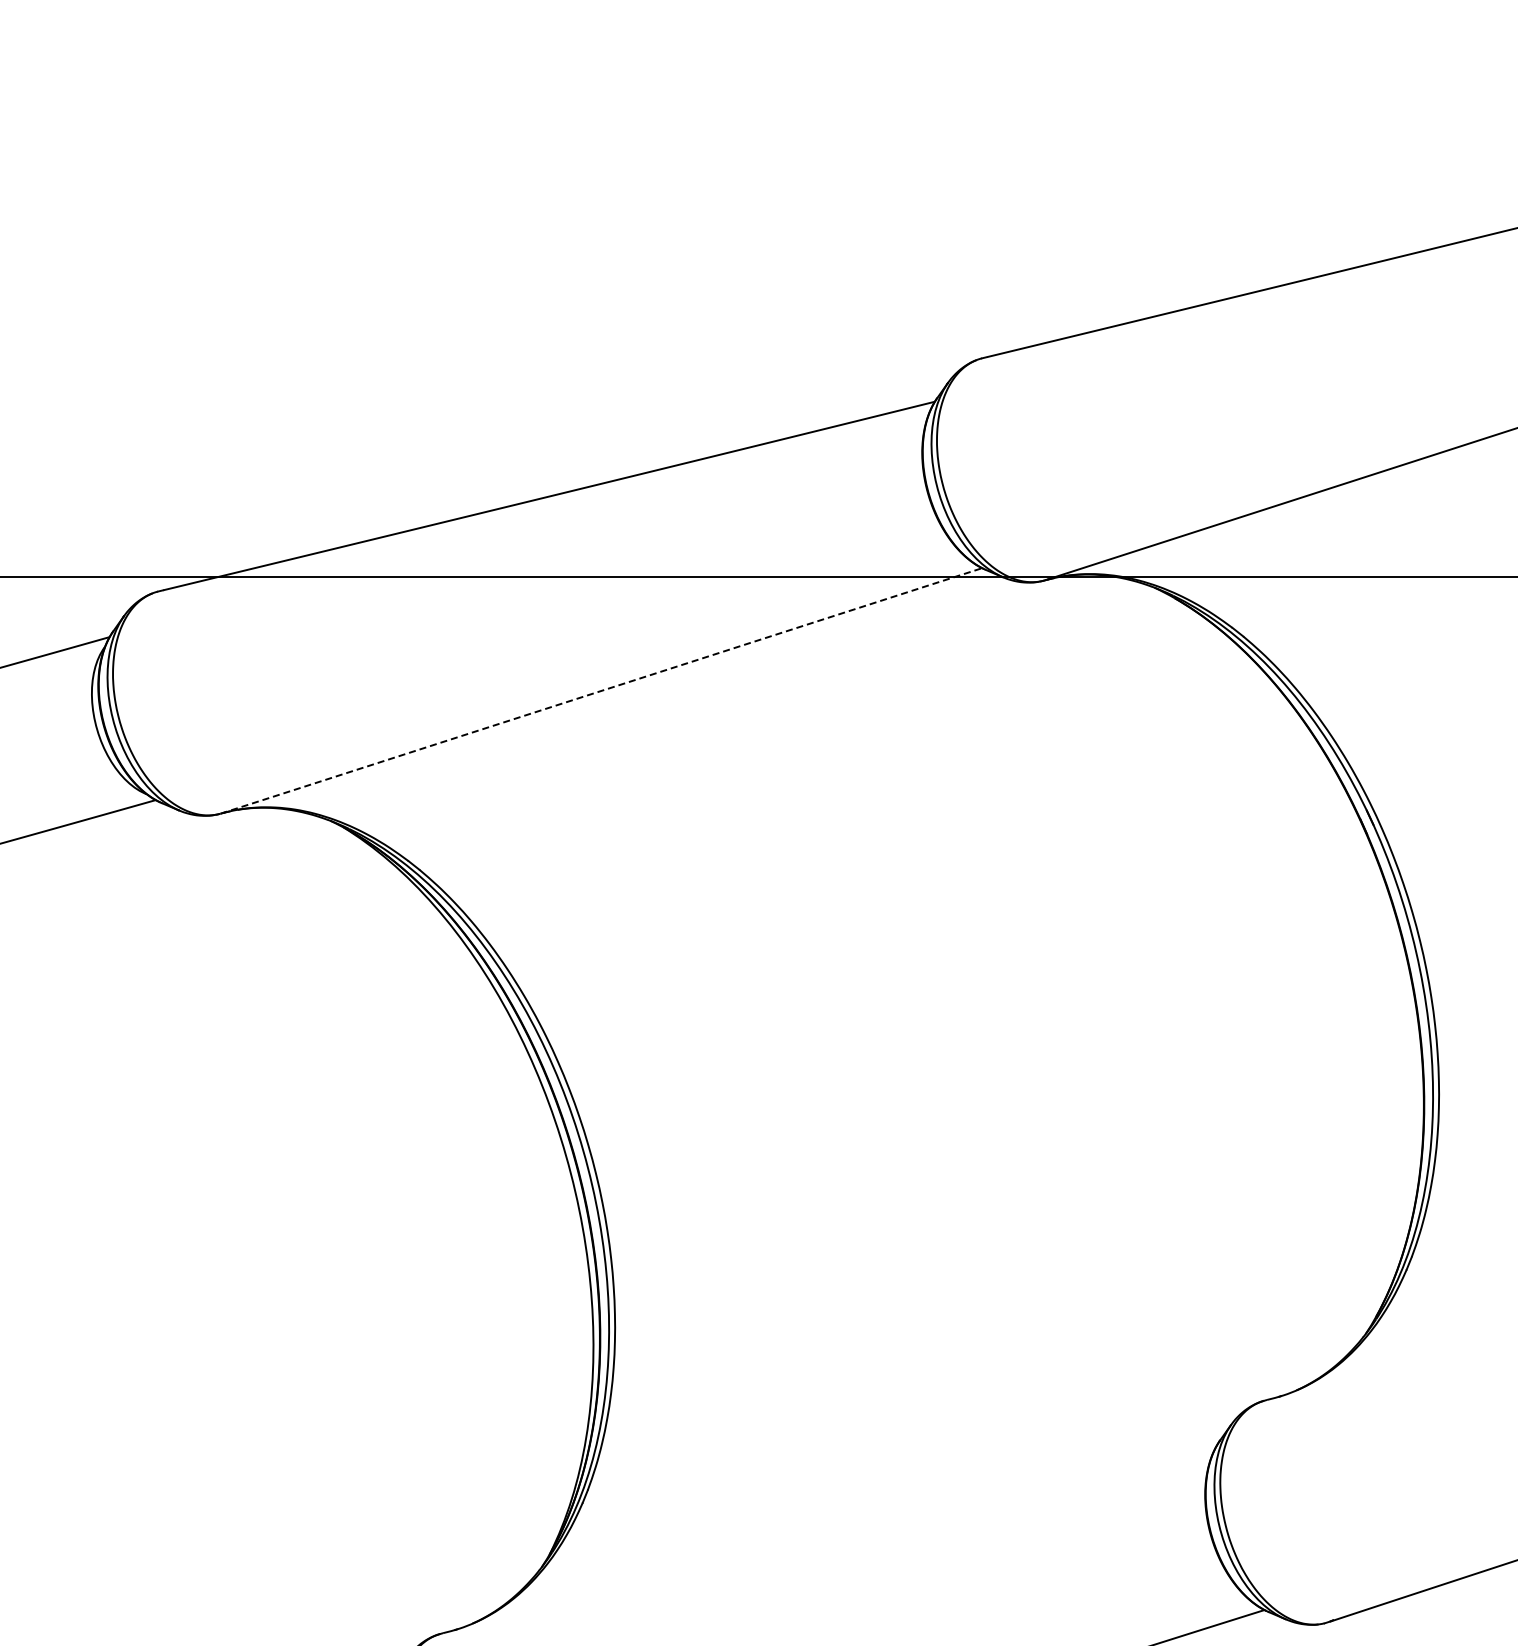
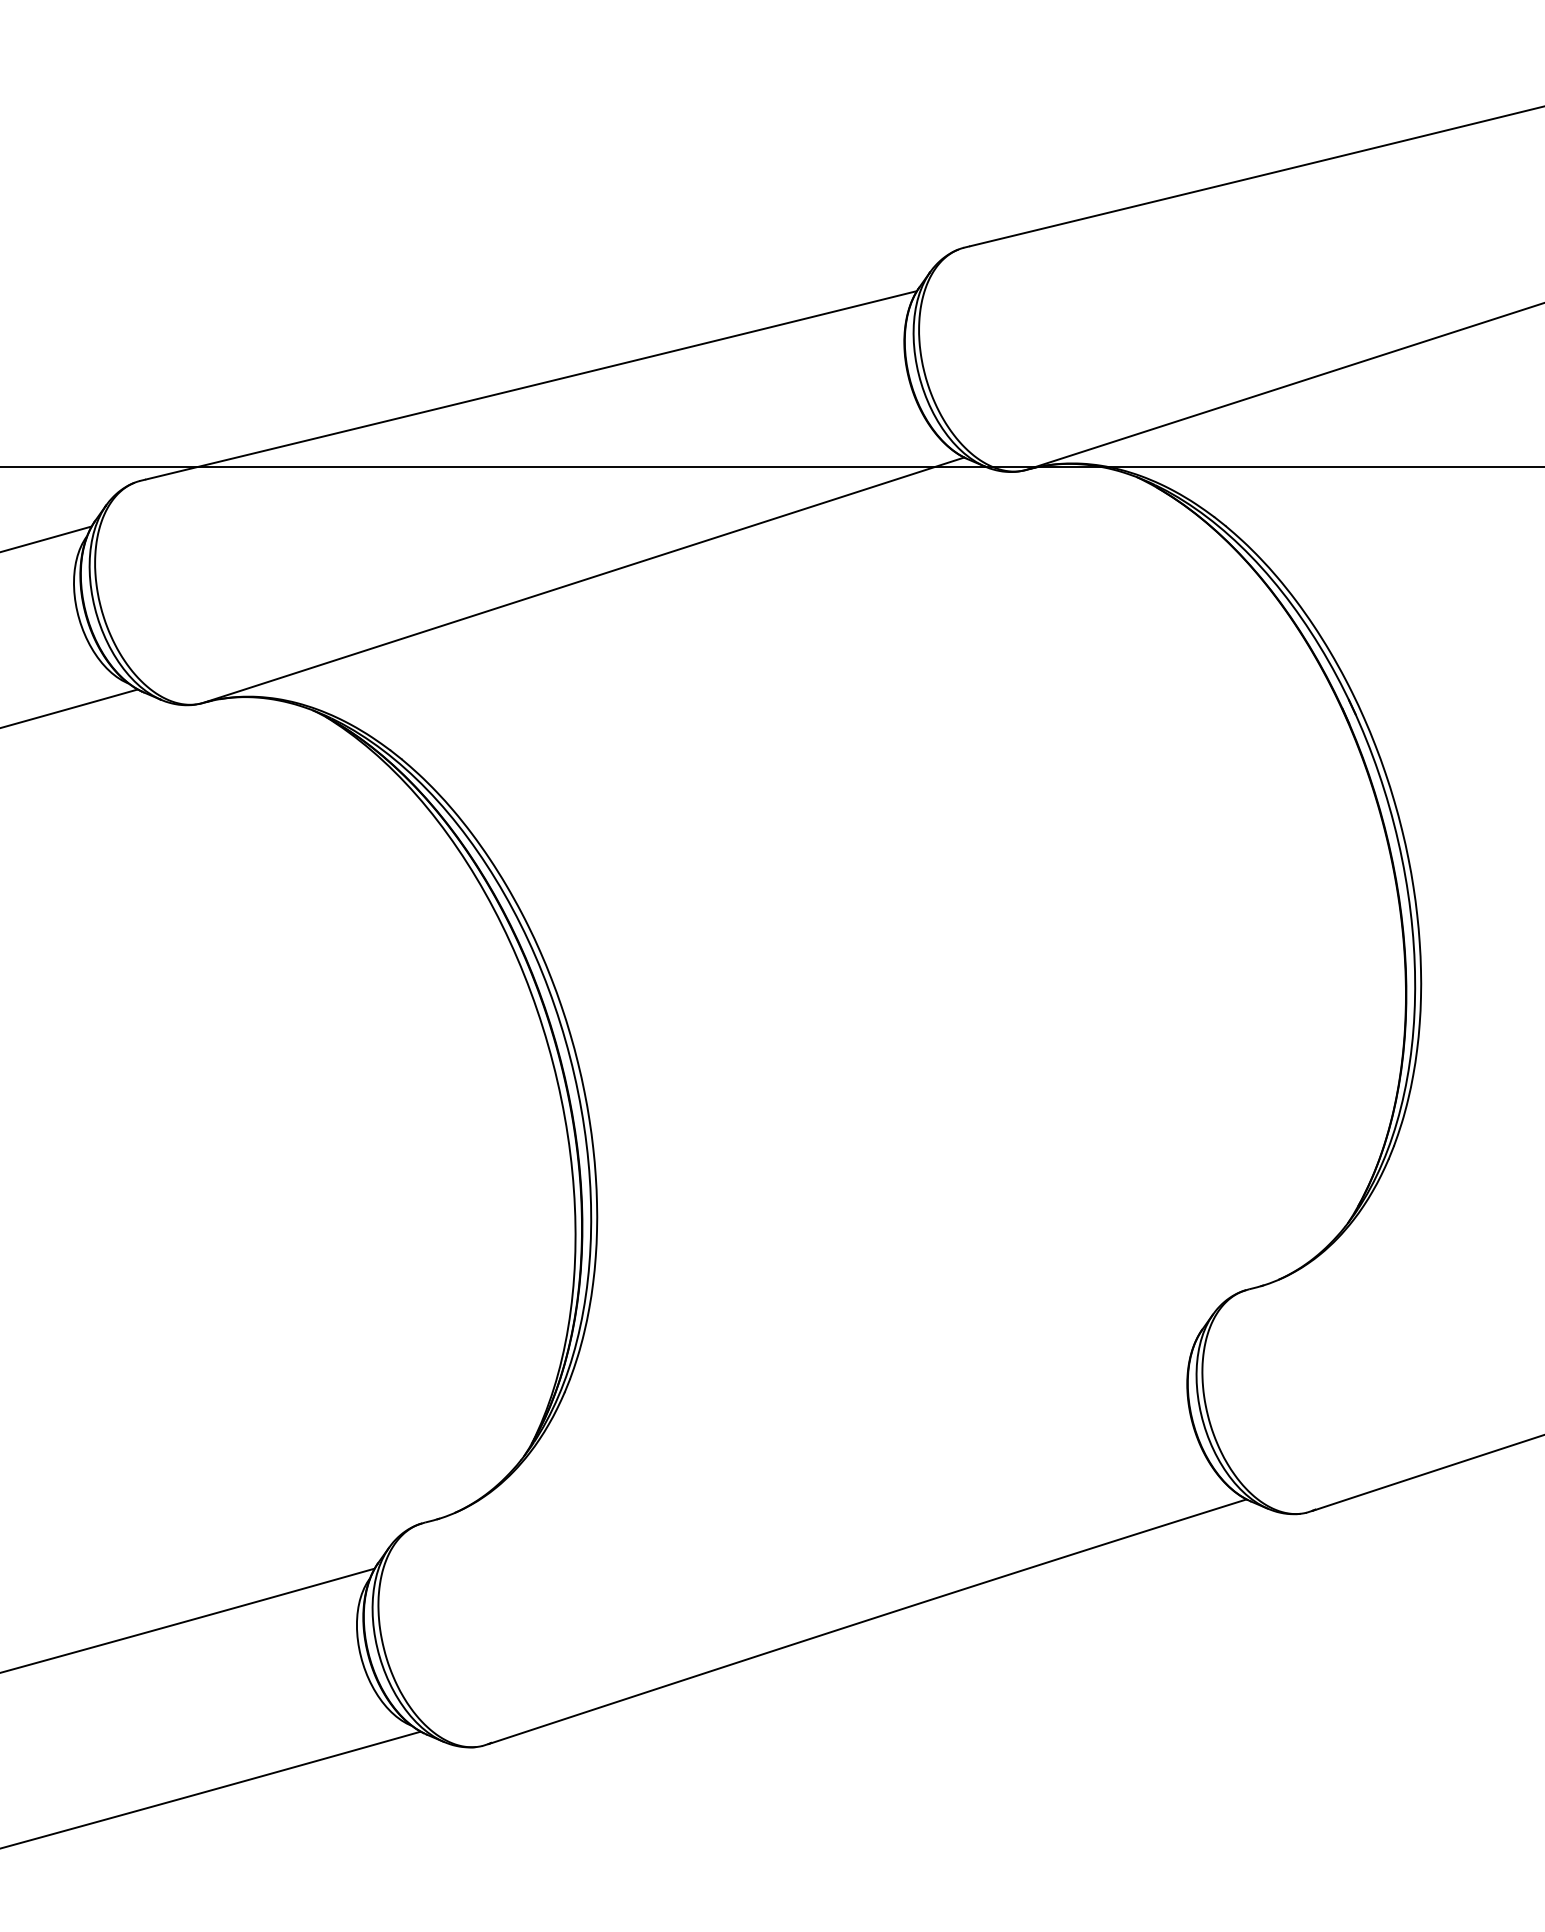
line: (602, 691) -> (584, 580), dashed -> solid

